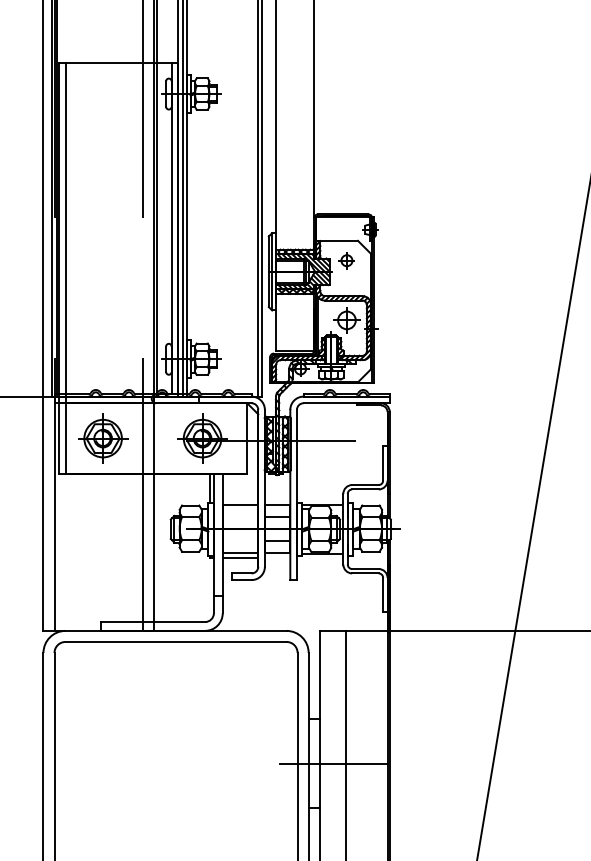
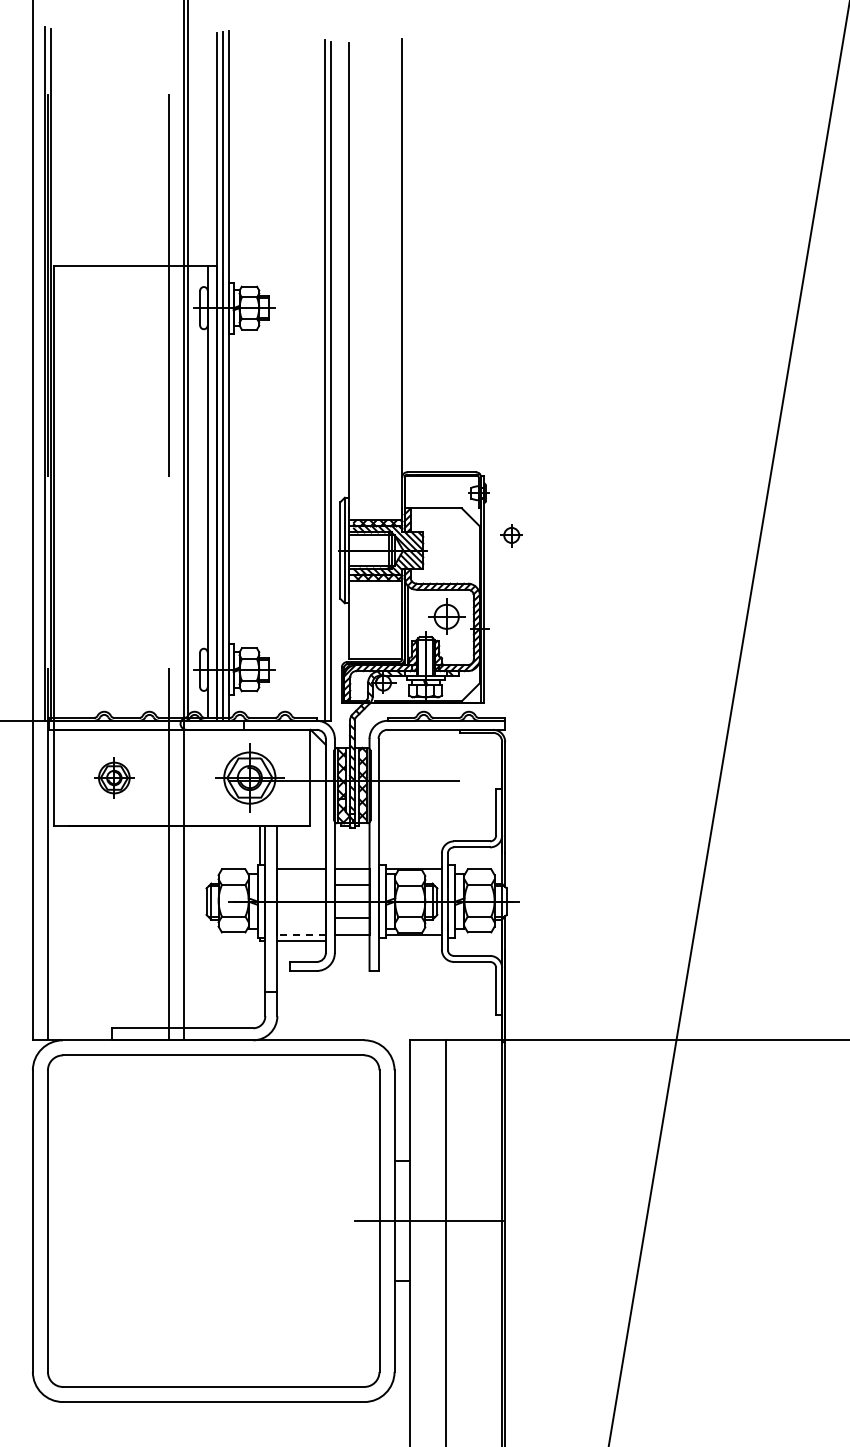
part: (346, 260) -> (511, 535), moved
line: (65, 268) -> (62, 545), removed
part: (103, 438) -> (114, 777), size x0.6
line: (240, 553) -> (301, 934), solid -> dashed

